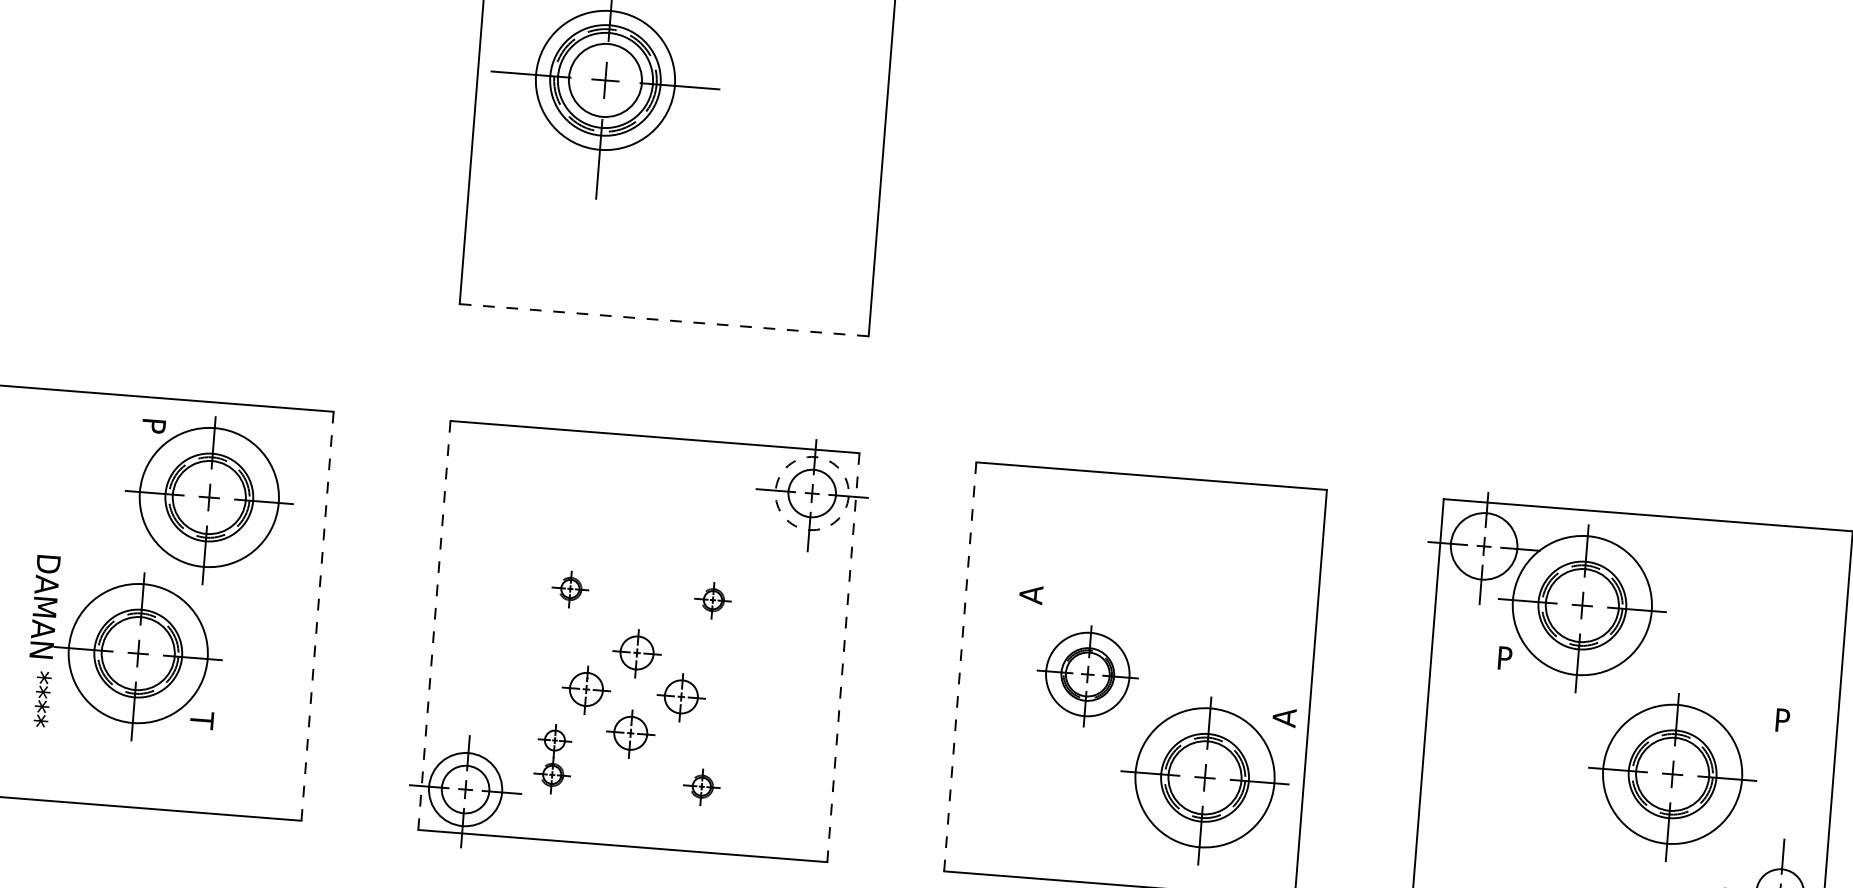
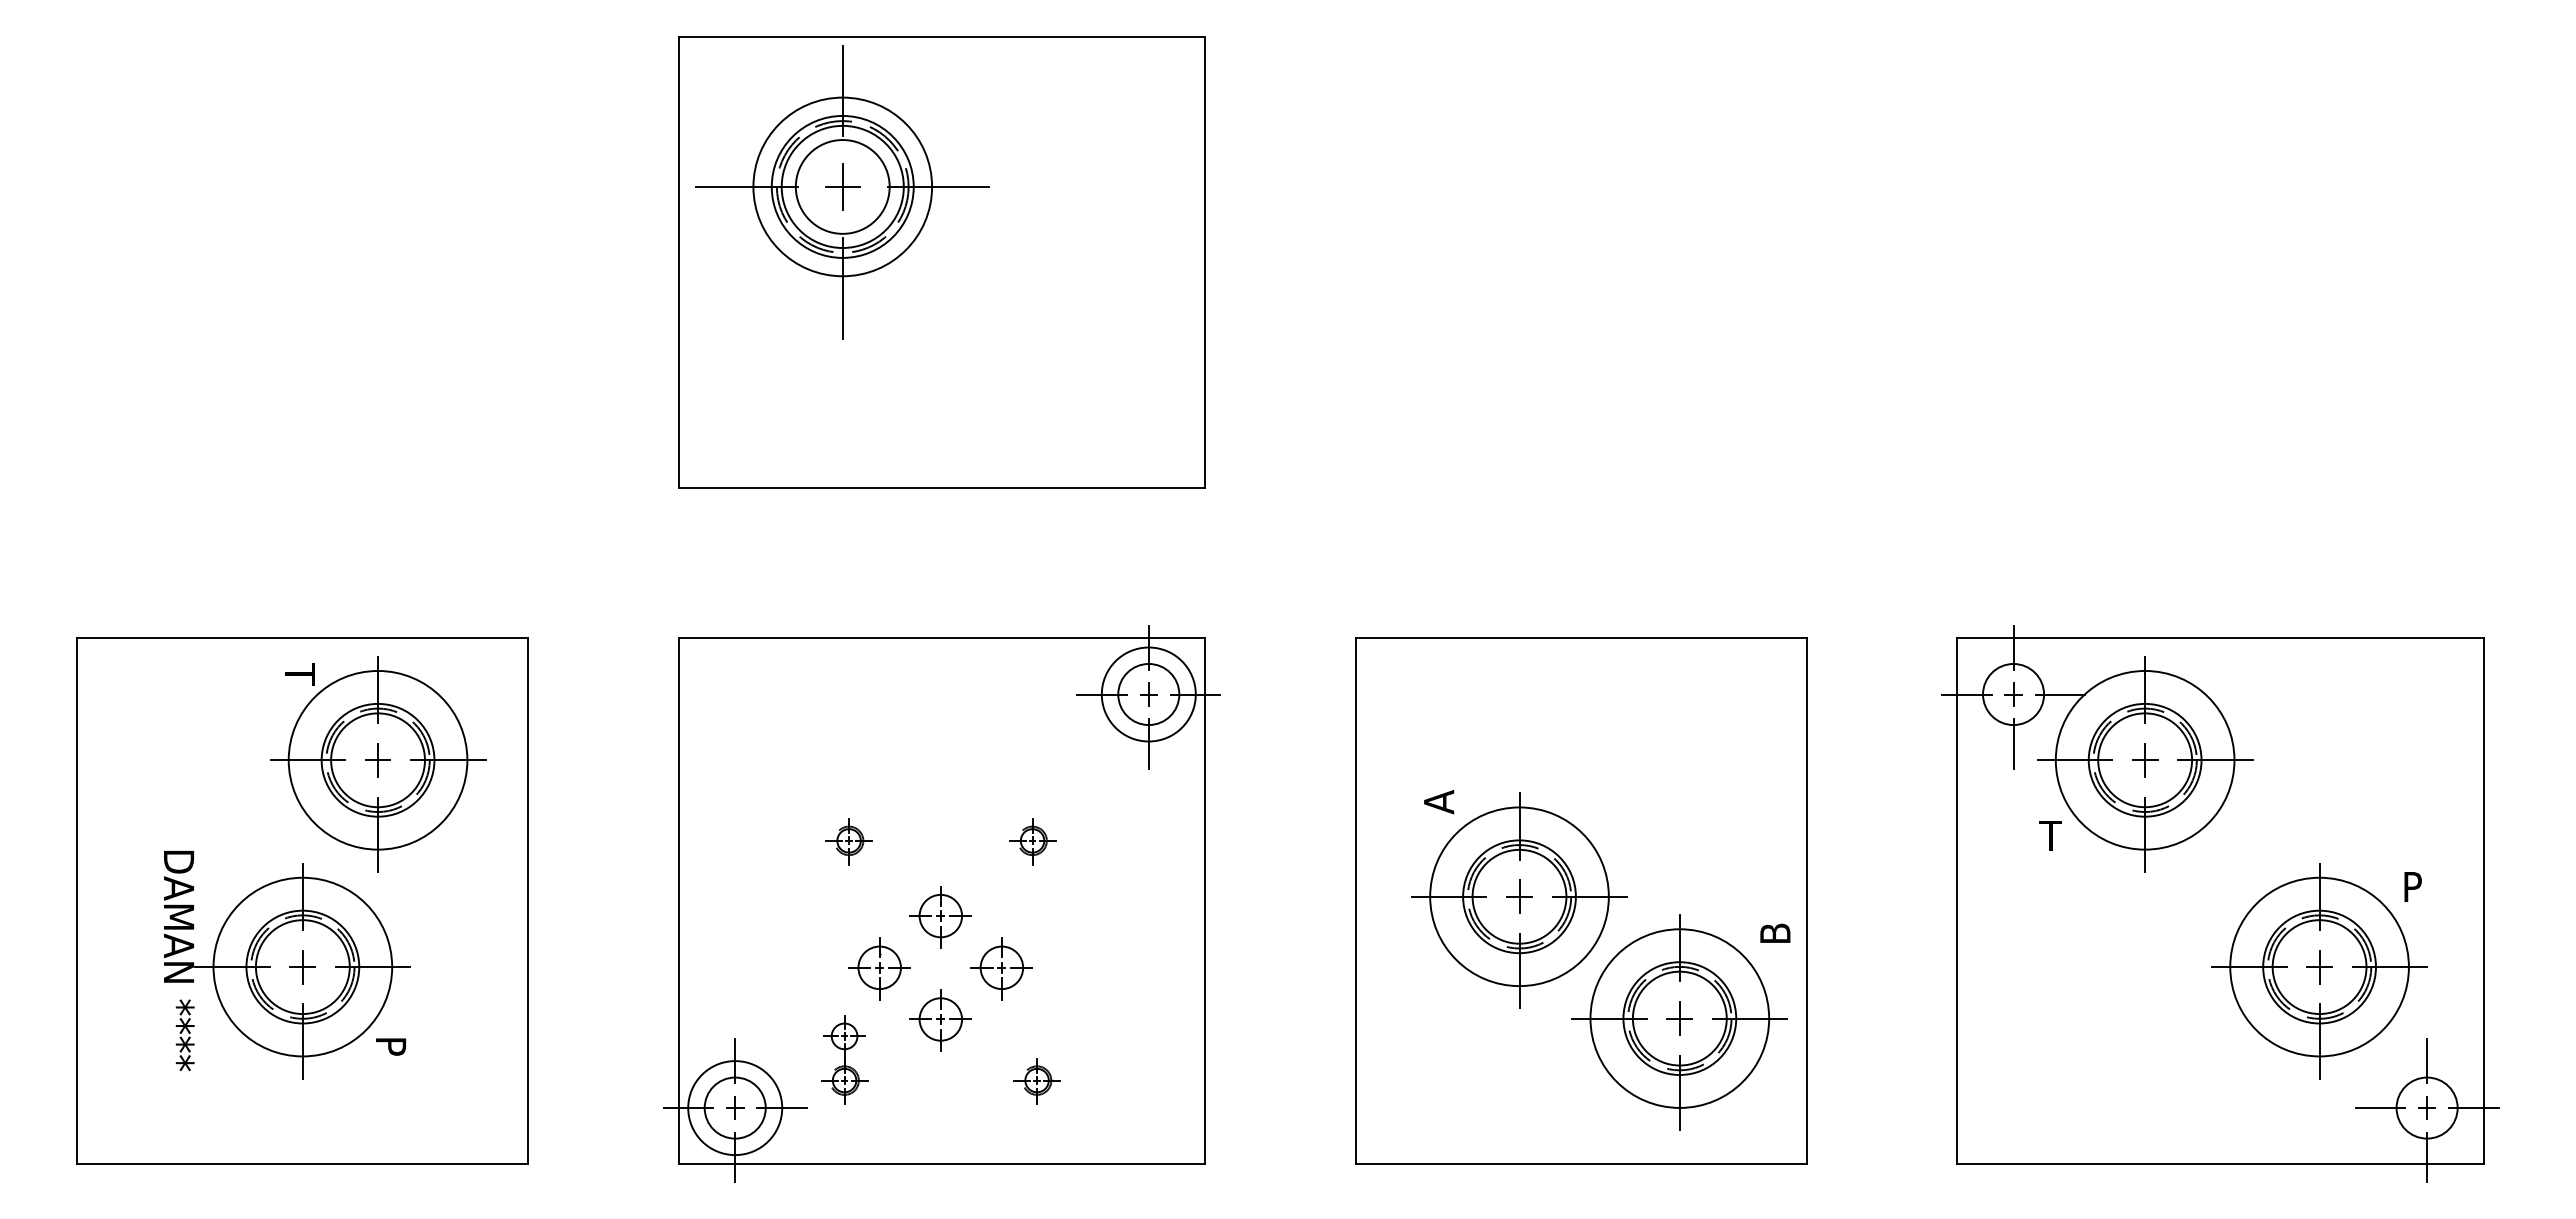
line: (663, 320) -> (941, 487), dashed -> solid
text: (153, 426) -> (299, 674), P -> T
circle: (812, 493) -> (1148, 694), dashed -> solid
circle: (1484, 546) -> (2013, 694), size x0.71
line: (317, 615) -> (528, 900), dashed -> solid
line: (434, 624) -> (678, 900), dashed -> solid
line: (843, 657) -> (1205, 900), dashed -> solid
text: (1504, 658) -> (2050, 835), P -> T
line: (960, 666) -> (1355, 900), dashed -> solid
part: (1087, 676) -> (1519, 900), size x1.67
text: (1284, 717) -> (1775, 933), A -> B
text: (202, 720) -> (391, 1046), T -> P
part: (1672, 777) -> (2319, 971), moved

